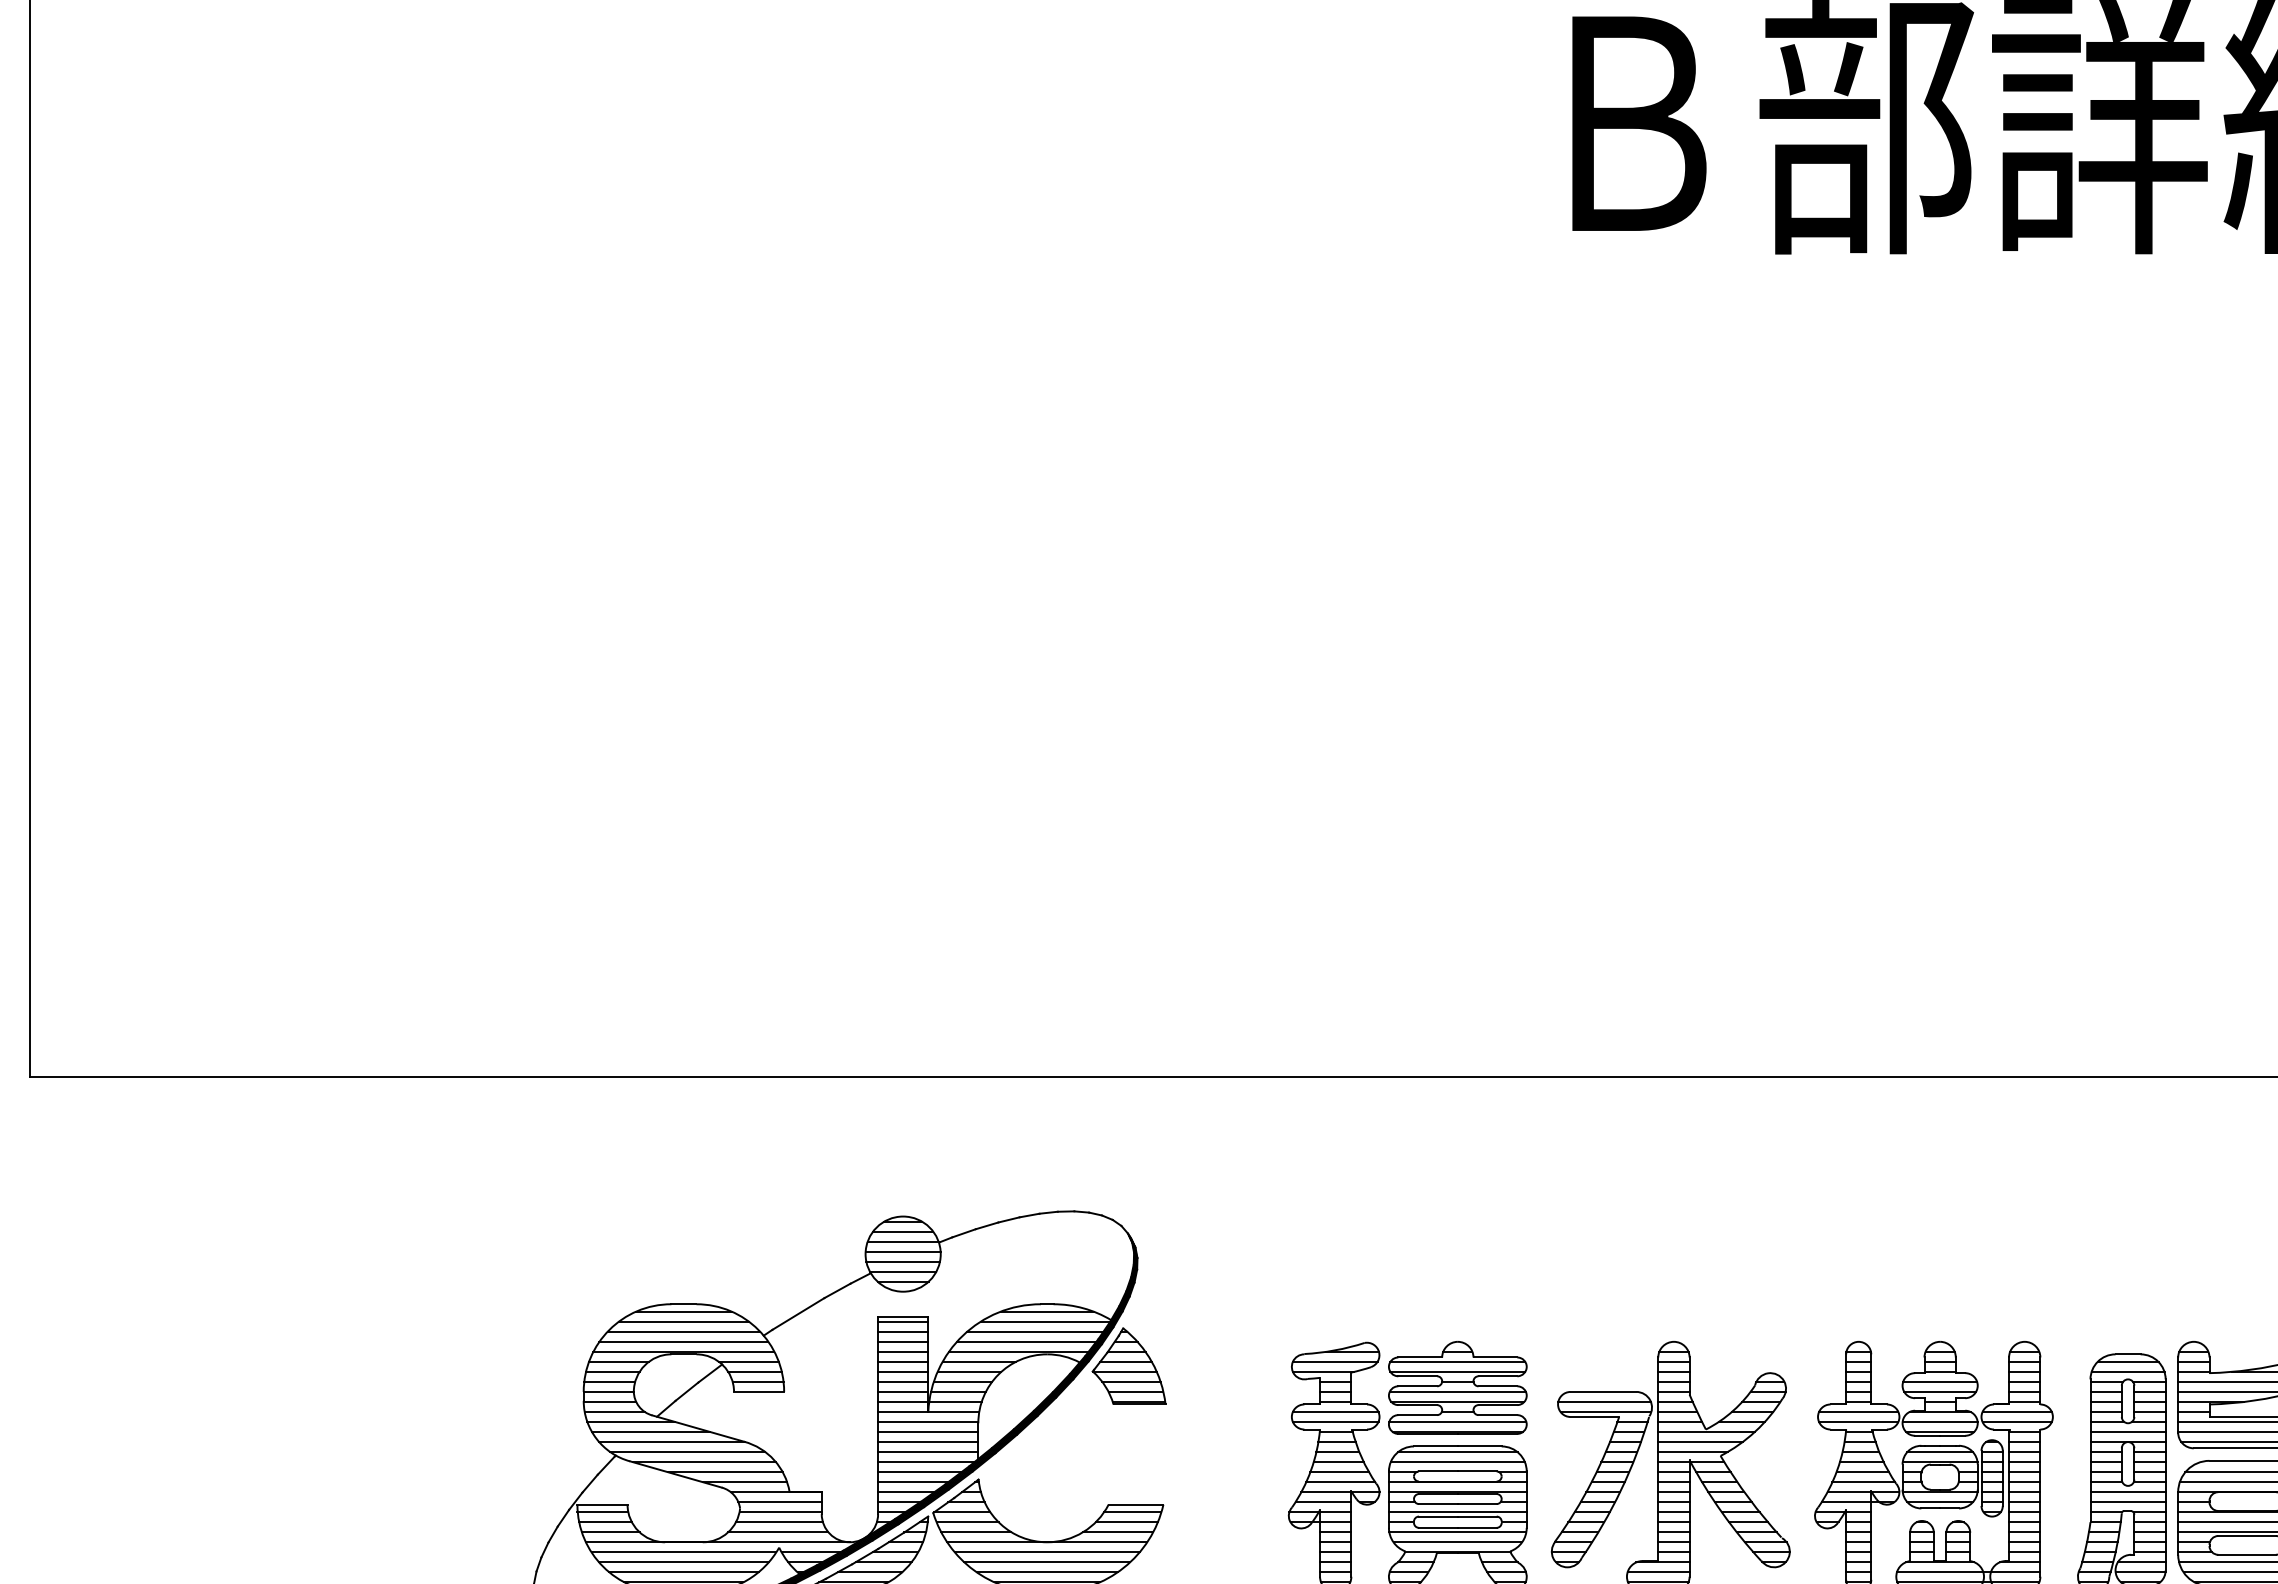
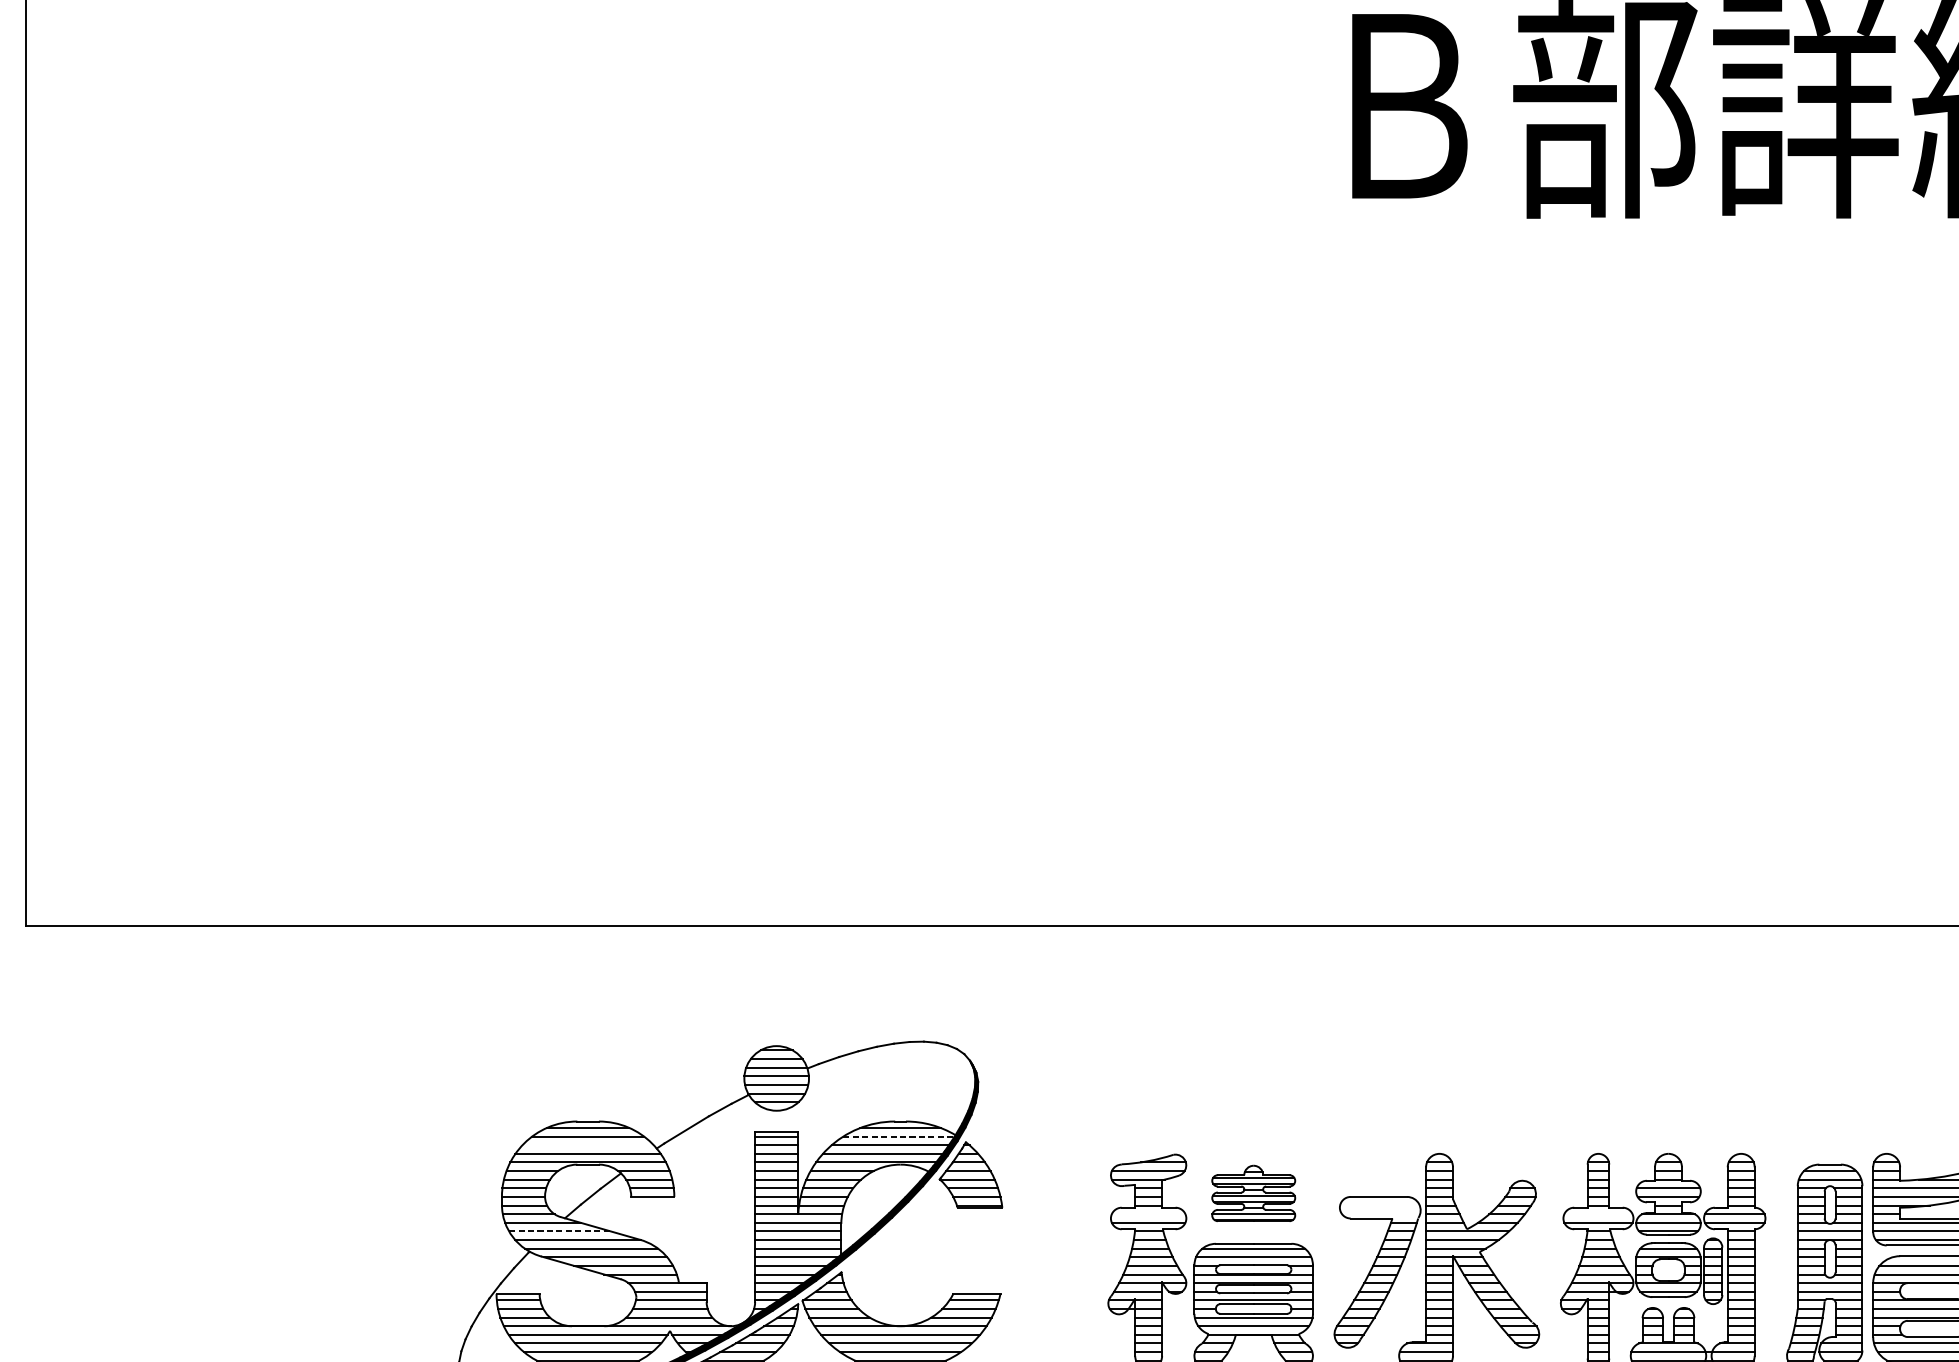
line: (1045, 1321) -> (899, 1136), solid -> dashed
line: (683, 1331) -> (587, 1144), removed
part: (1457, 1387) -> (1253, 1193), size x0.7
line: (1604, 1401) -> (1379, 1205), removed
line: (1335, 1411) -> (1148, 1213), removed
line: (1605, 1411) -> (1380, 1213), removed
line: (1858, 1411) -> (1598, 1213), removed
line: (651, 1432) -> (560, 1231), solid -> dashed

